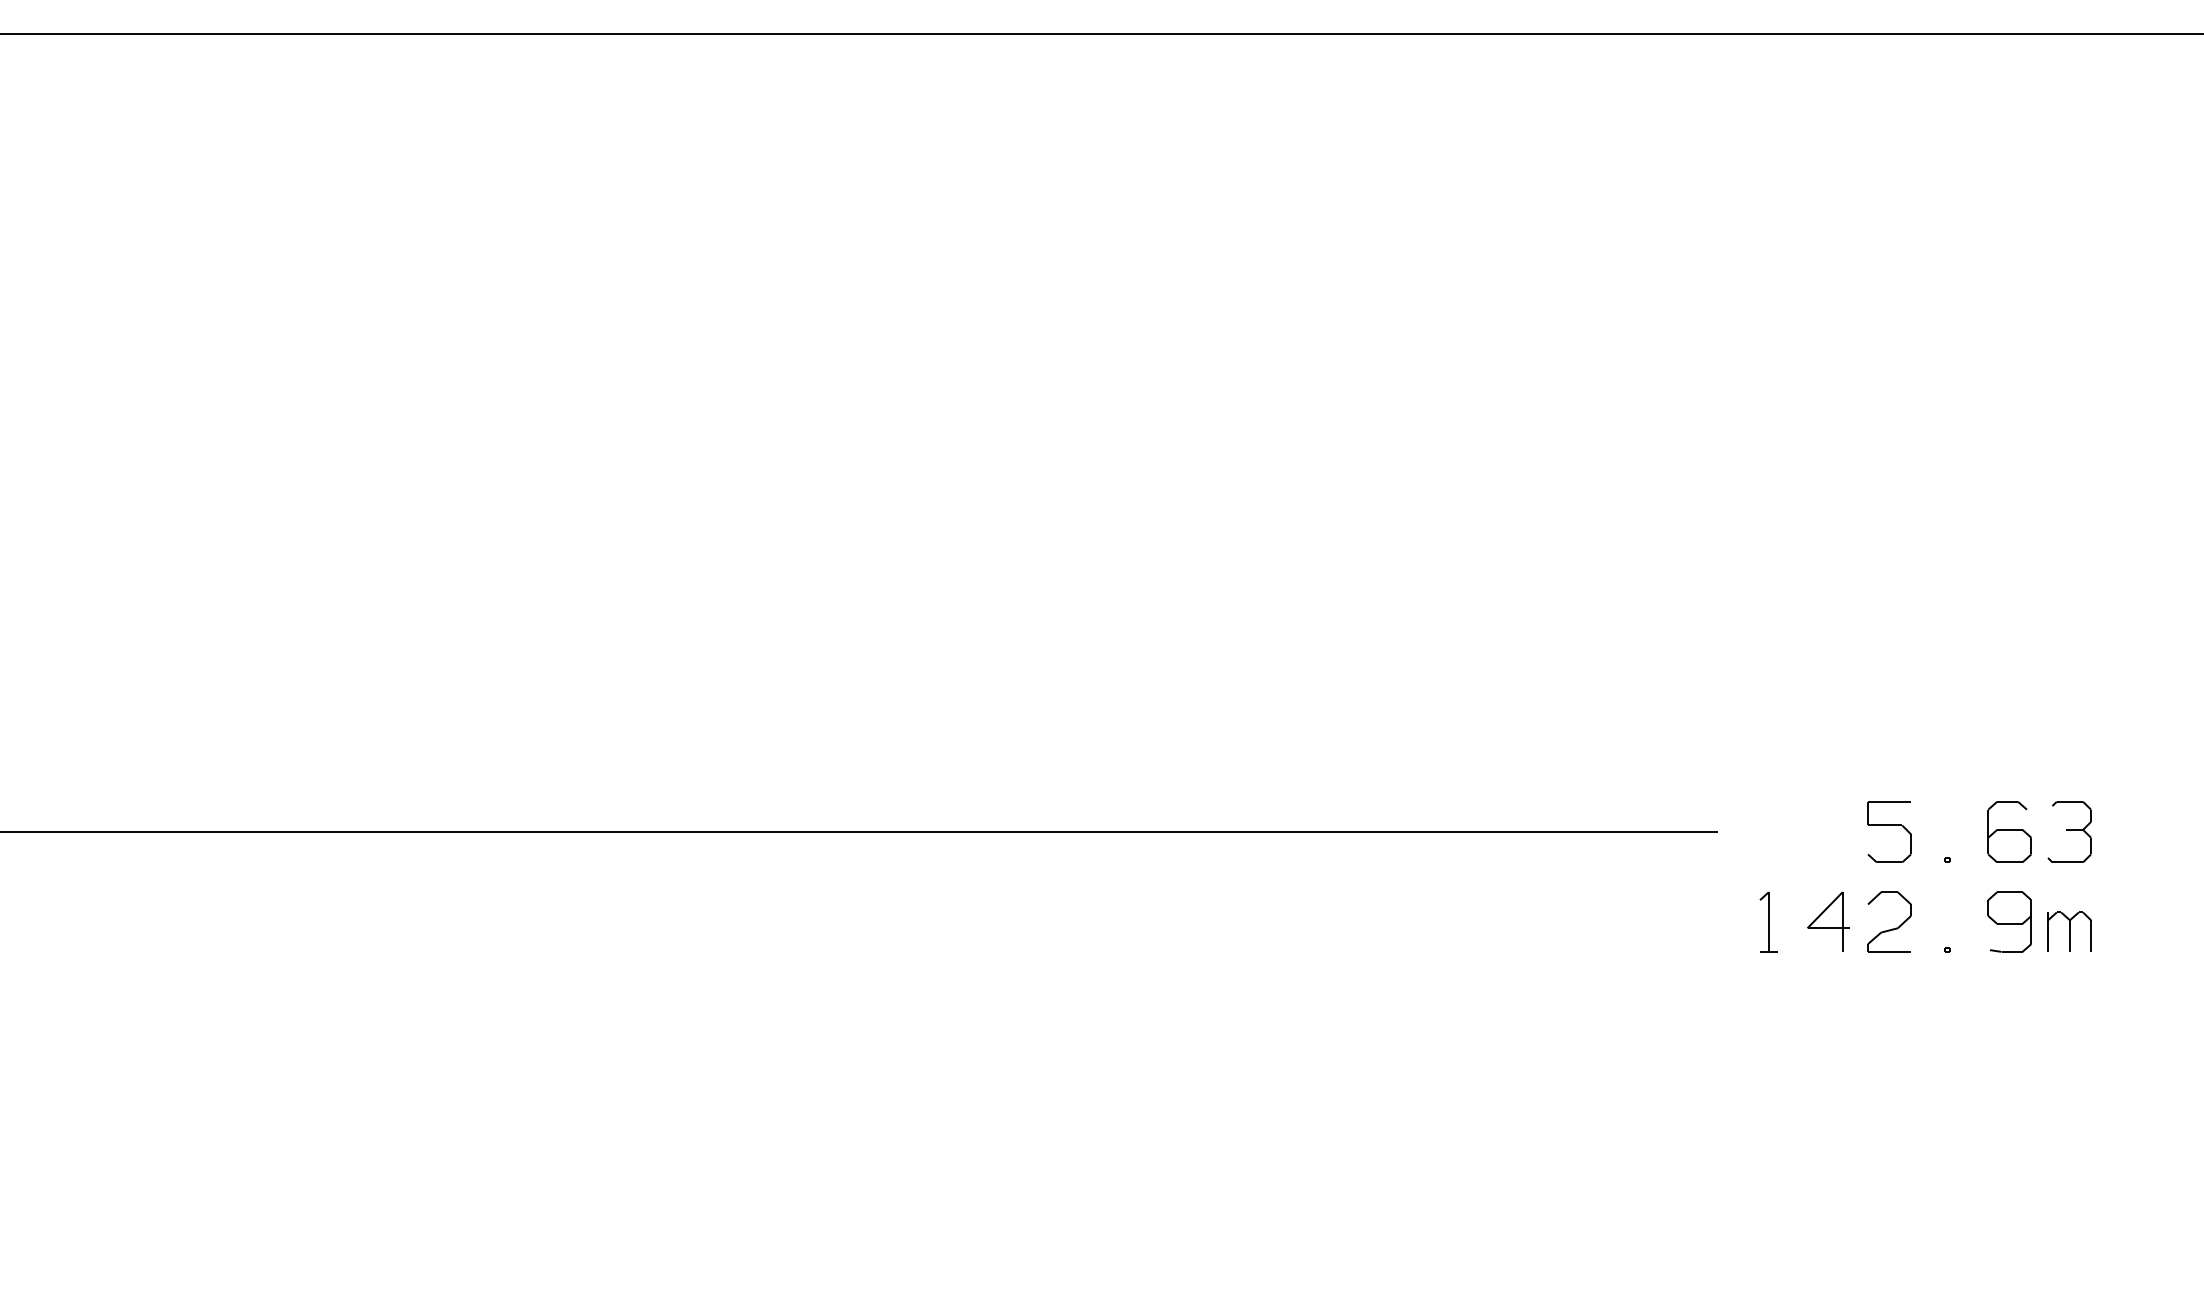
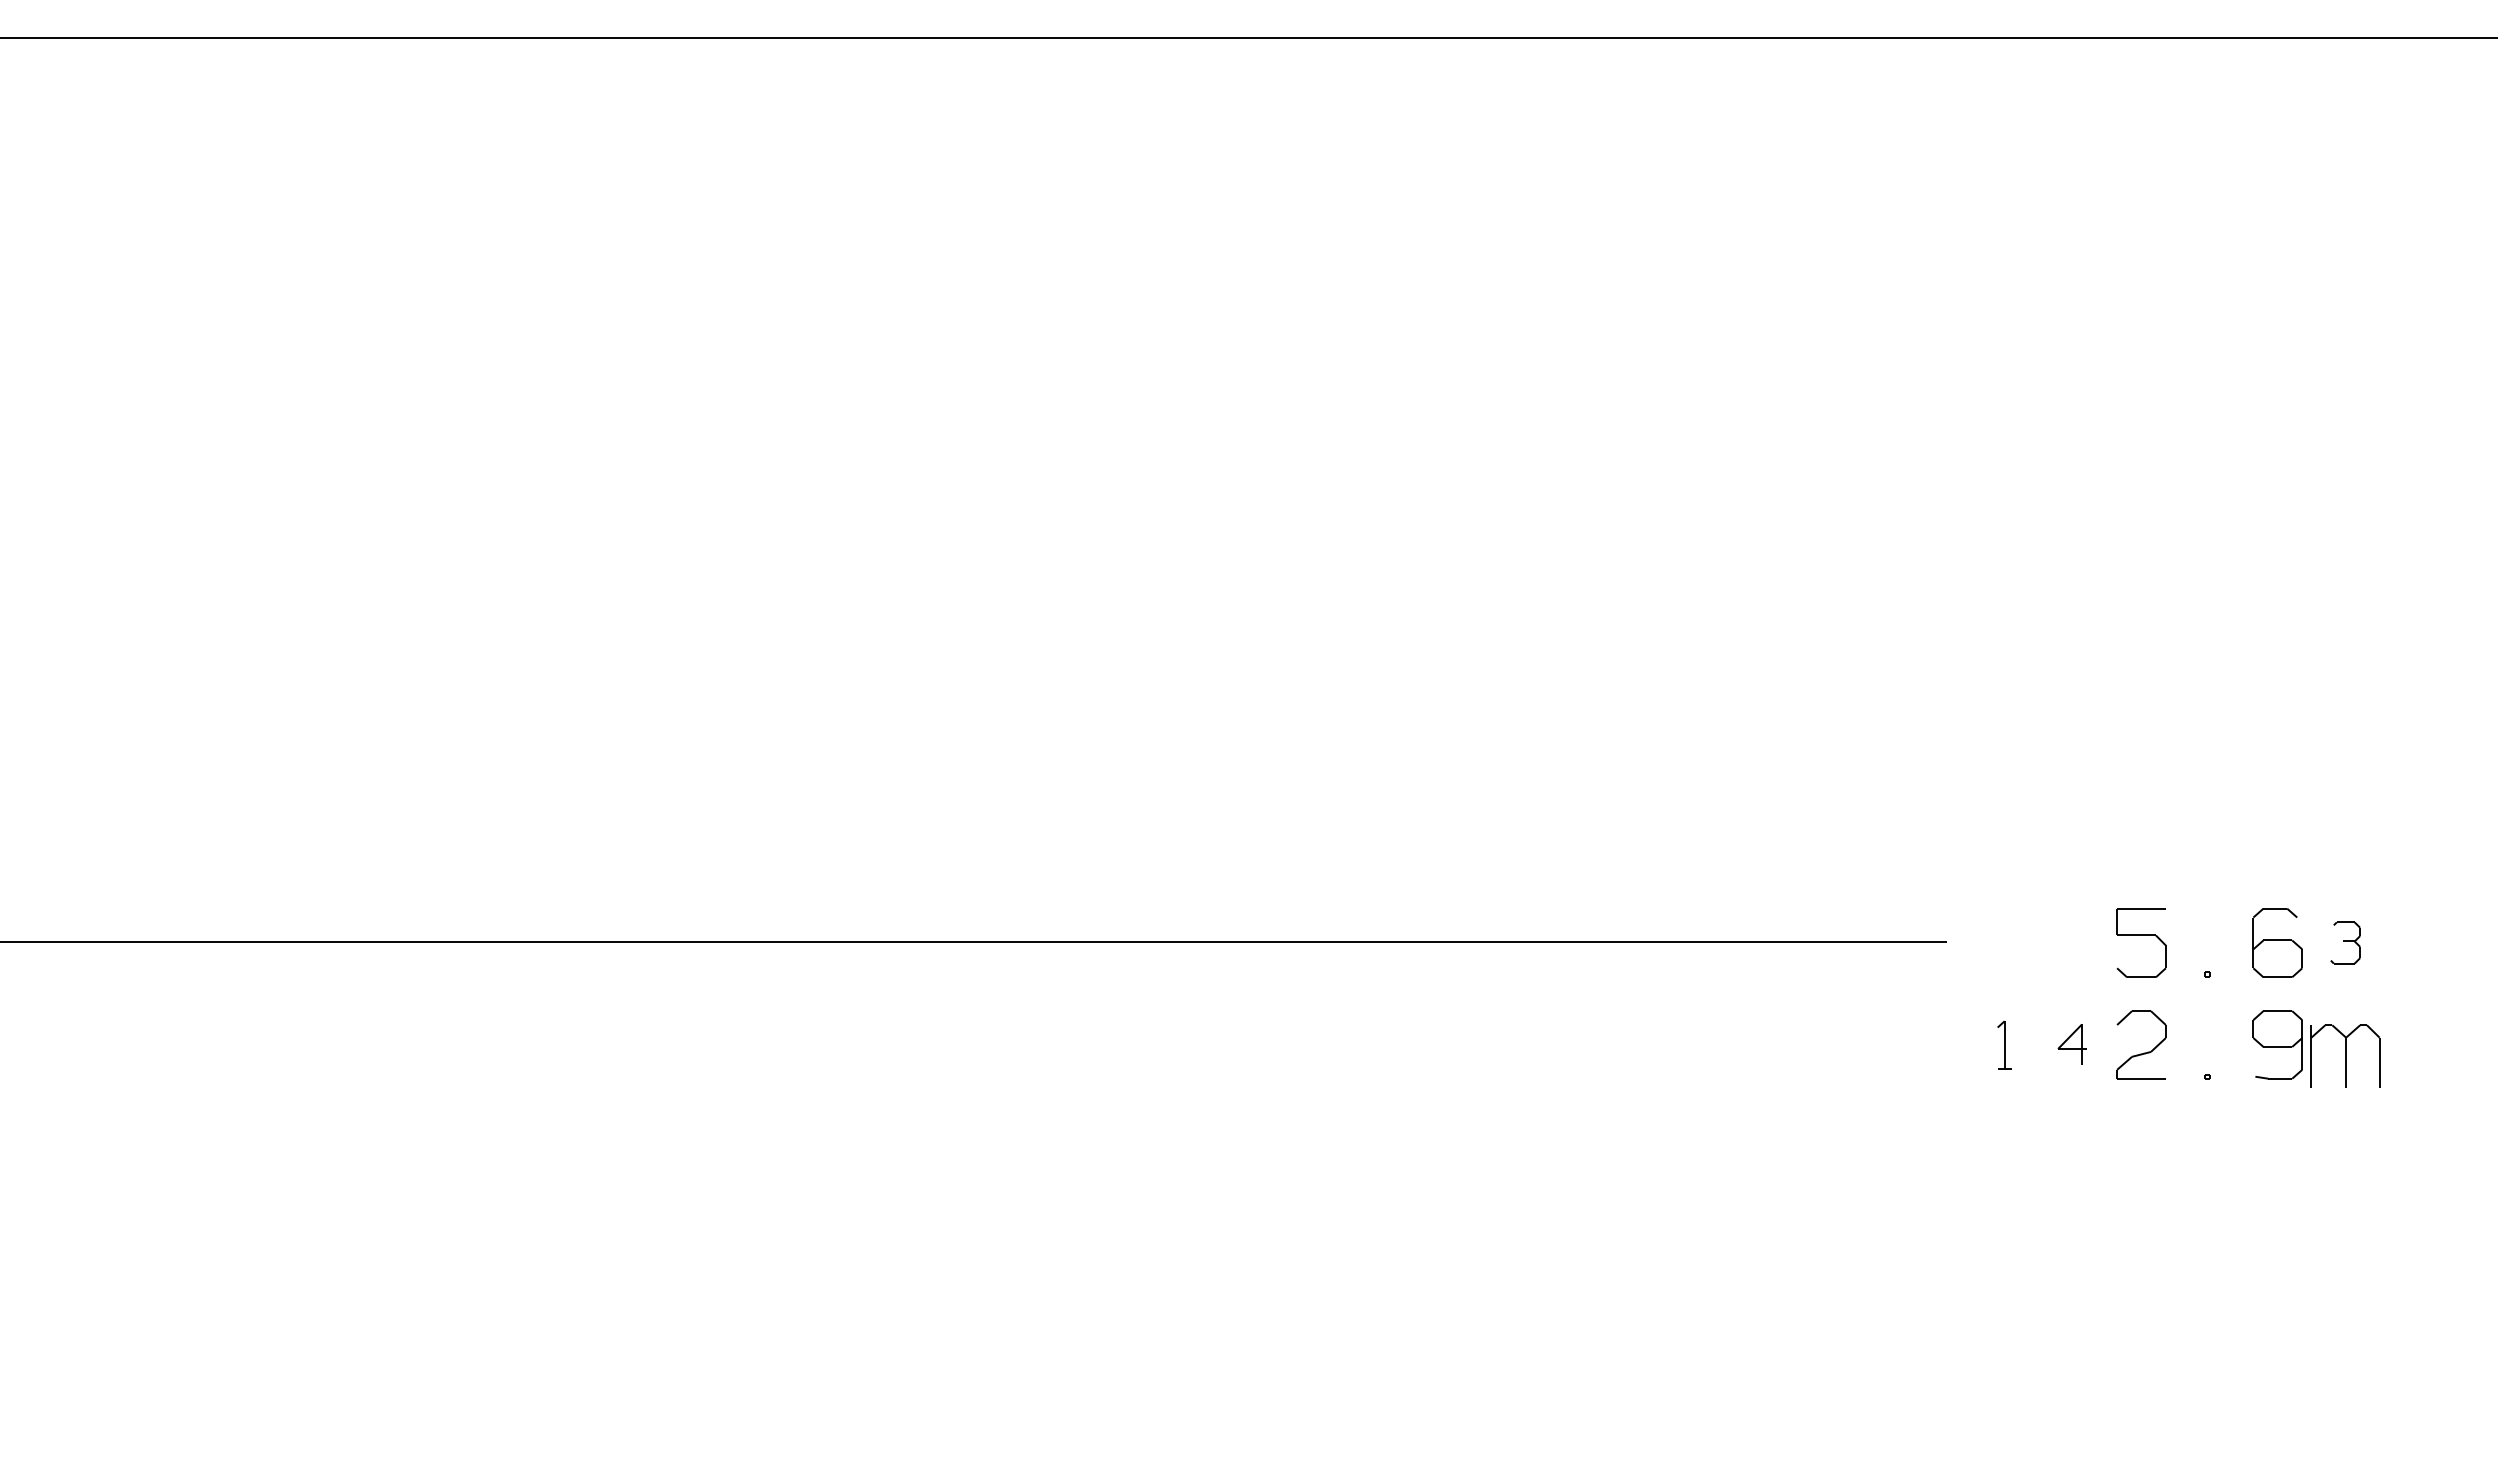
part: (2069, 831) -> (2345, 942), size x0.6
part: (1768, 921) -> (2004, 1044), size x0.7
part: (1828, 921) -> (2072, 1044), size x0.6
part: (2069, 931) -> (2345, 1055), size x1.4

